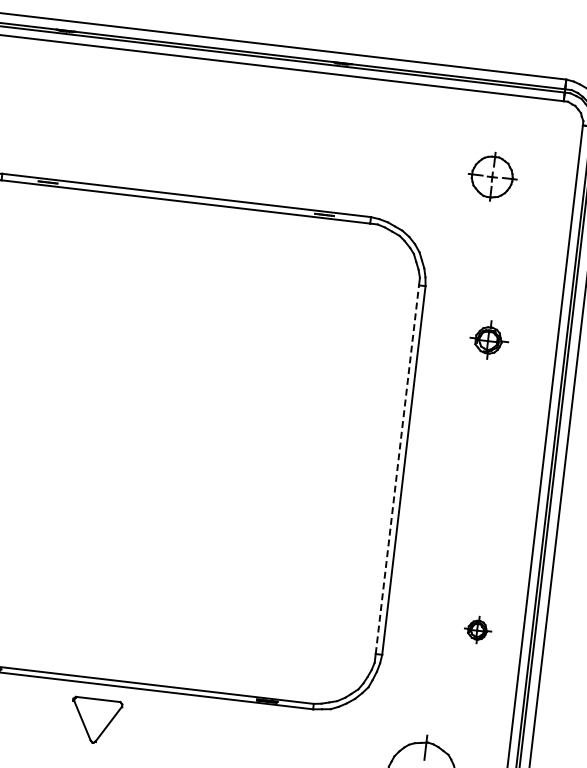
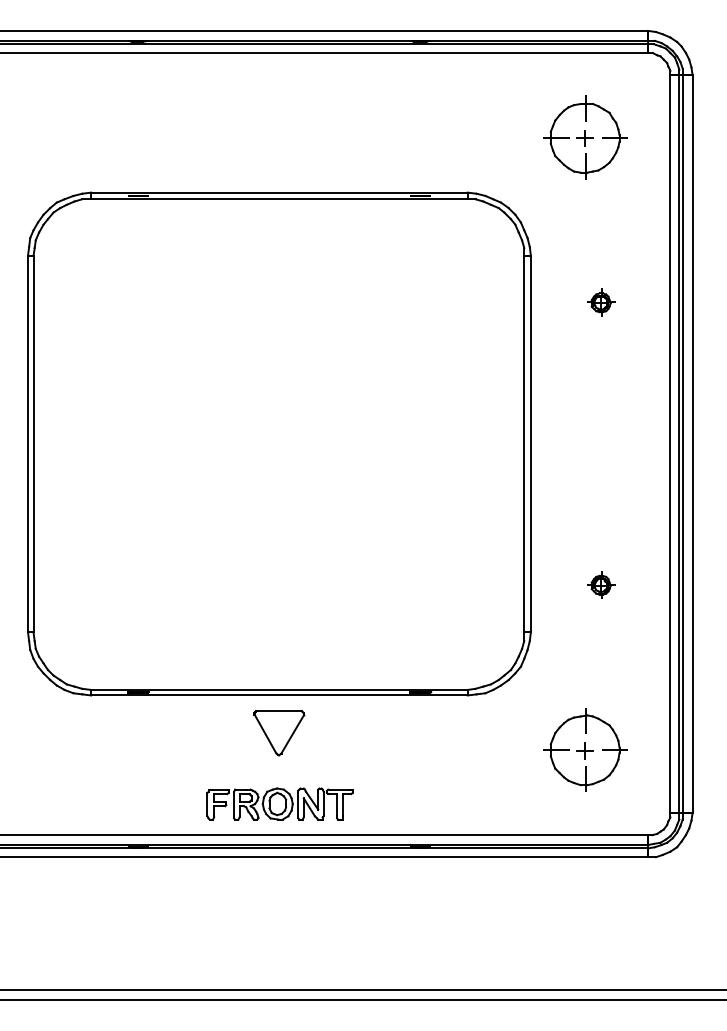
part: (492, 176) -> (585, 137), size x1.67
part: (489, 340) -> (601, 302), size x0.71
line: (397, 469) -> (524, 443), dashed -> solid
part: (478, 629) -> (601, 584), moved
part: (96, 720) -> (279, 732), moved

